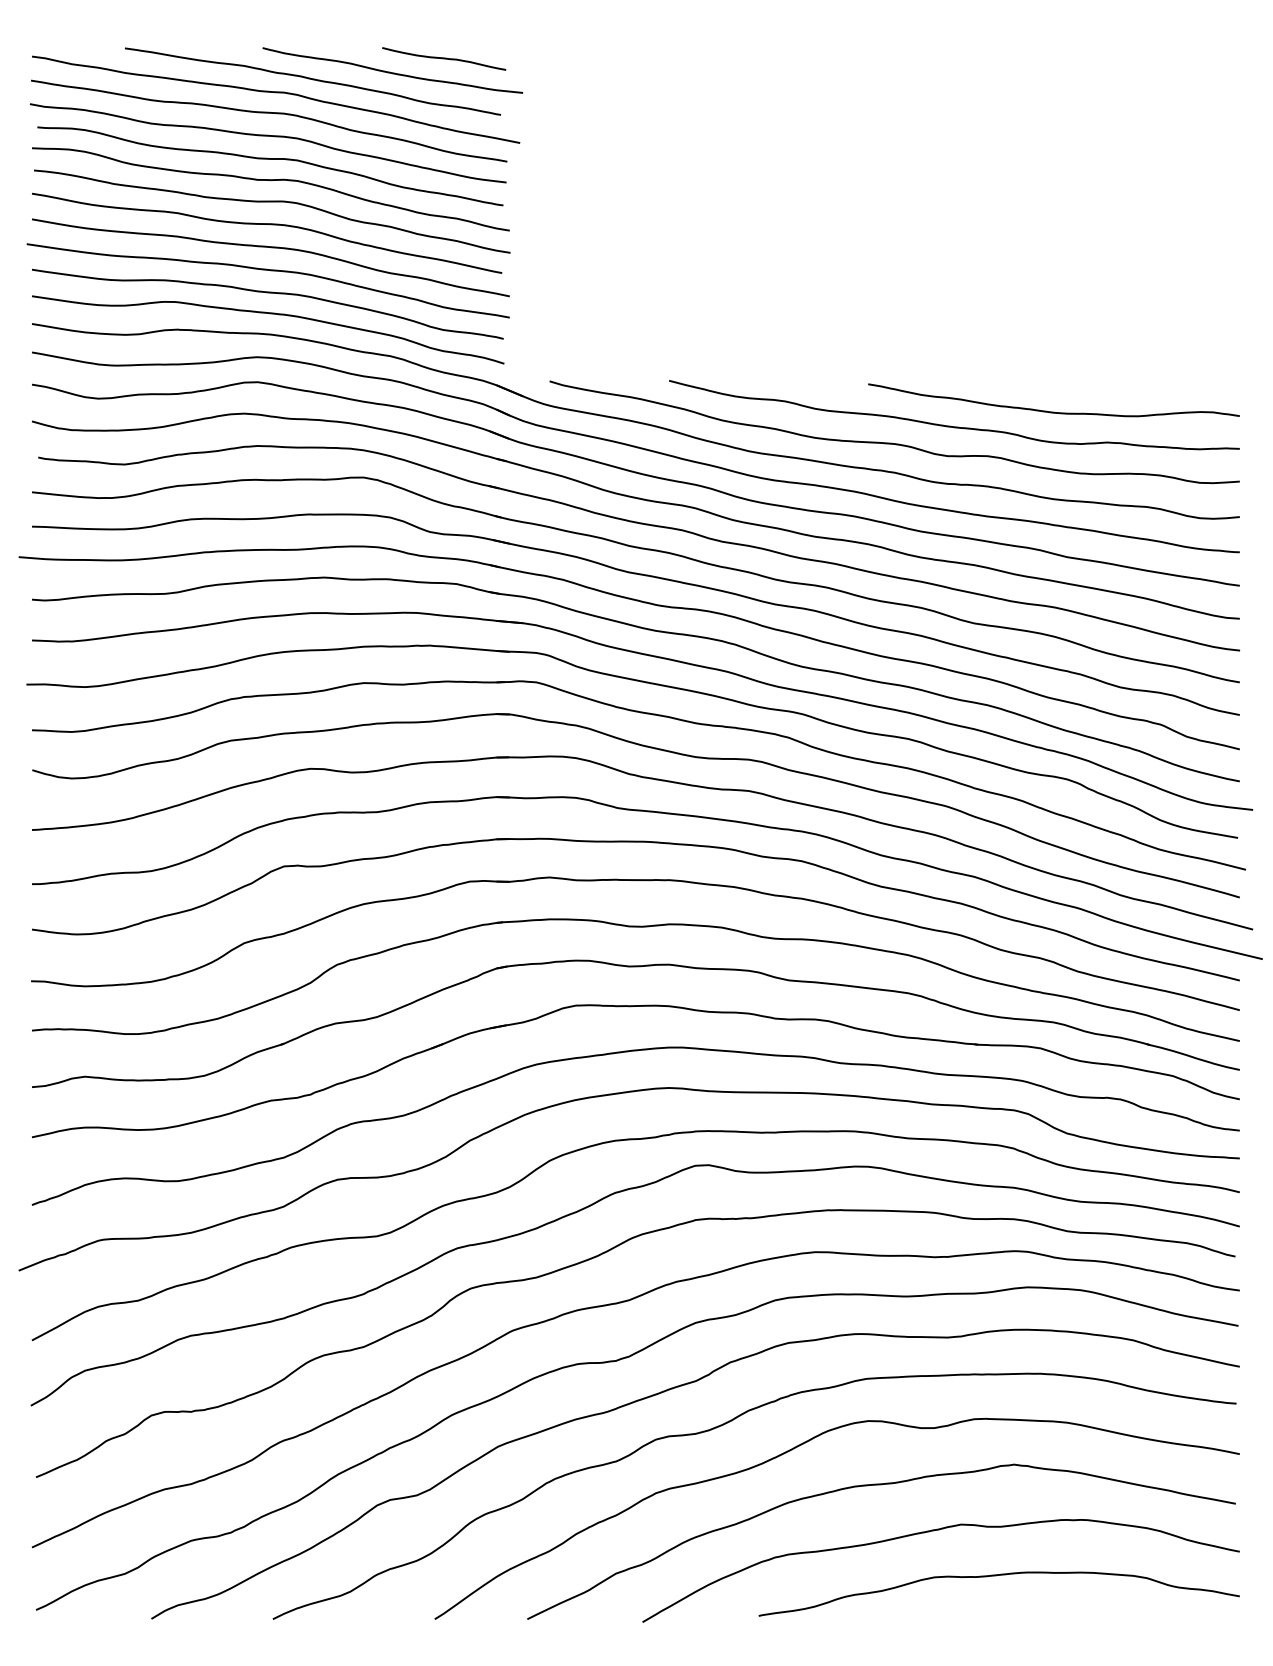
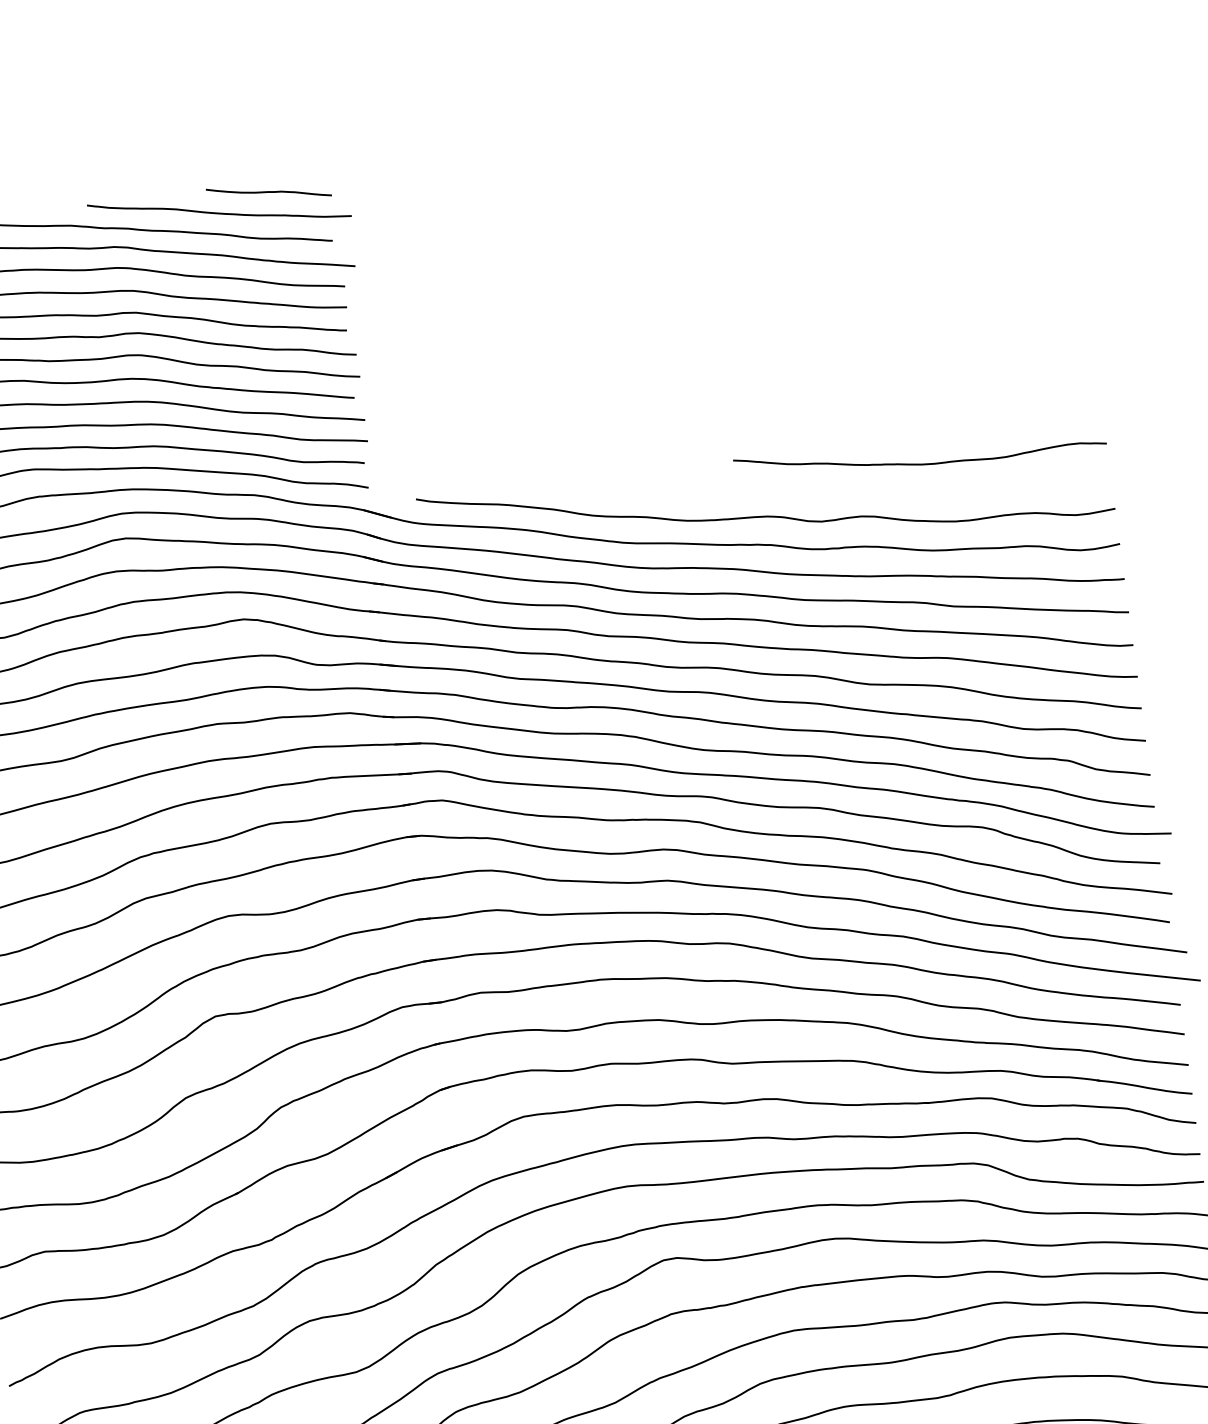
curve: (950, 425) -> (820, 490), removed

